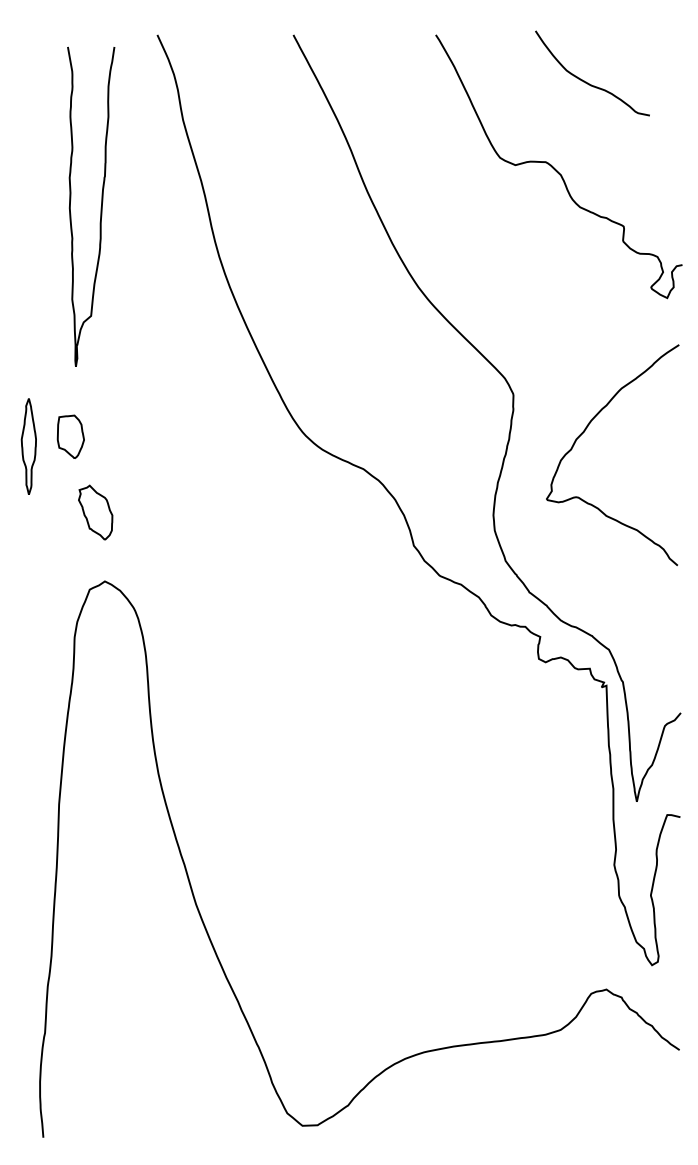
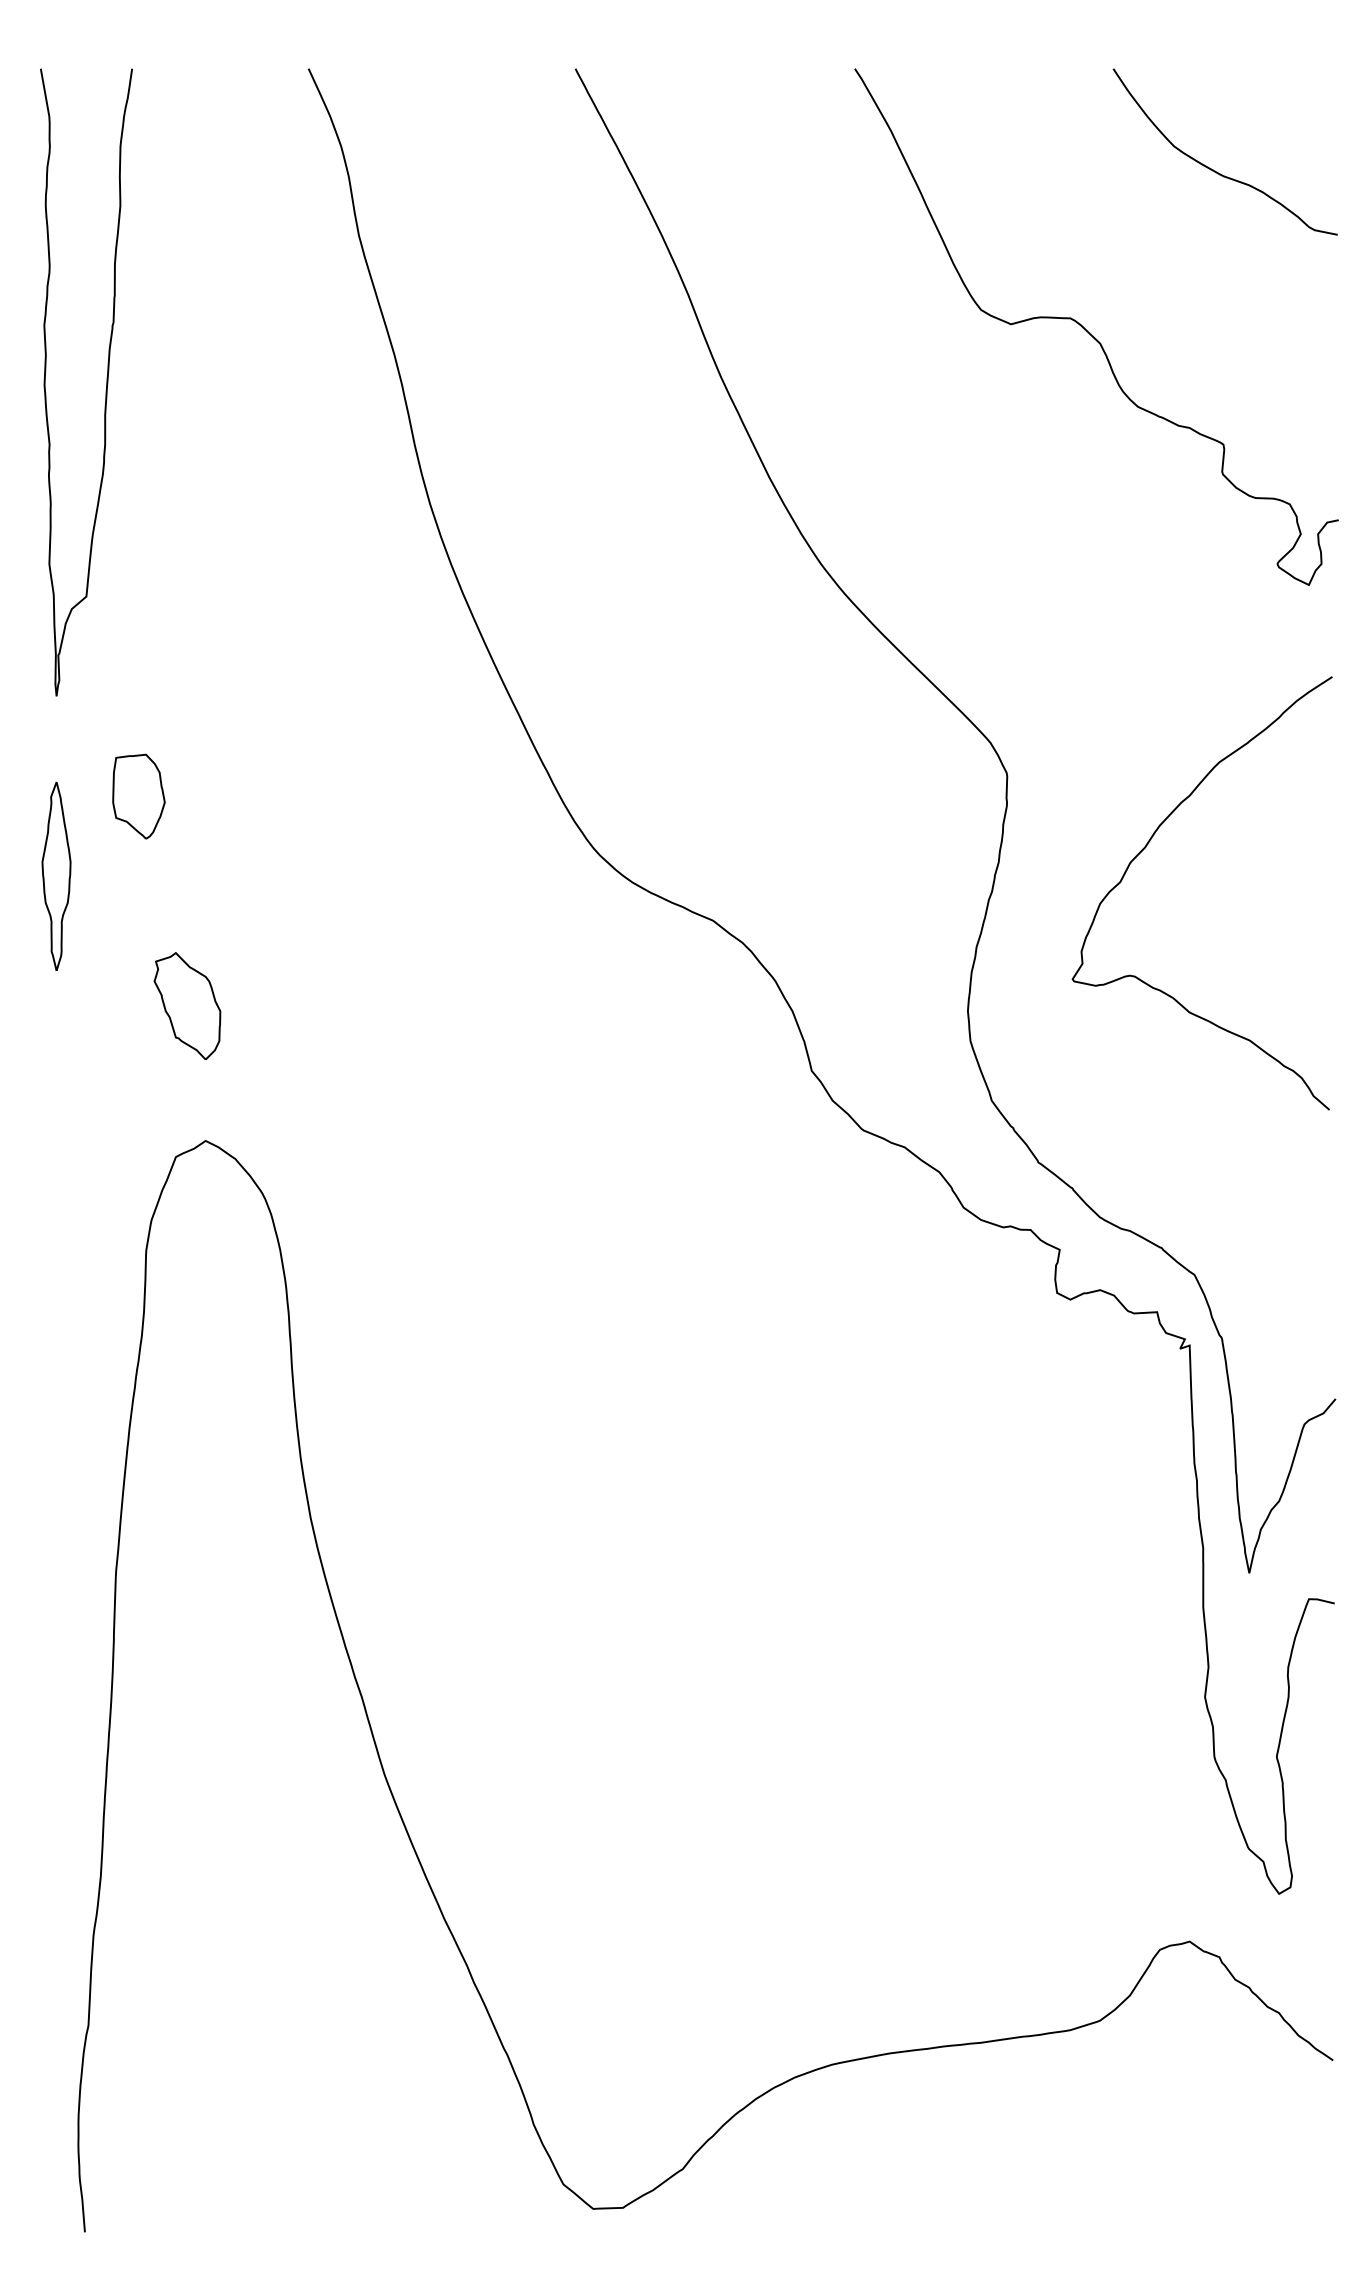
curve: (588, 82) -> (1217, 169), moved
curve: (100, 207) -> (104, 383), moved
part: (70, 436) -> (138, 795), moved

